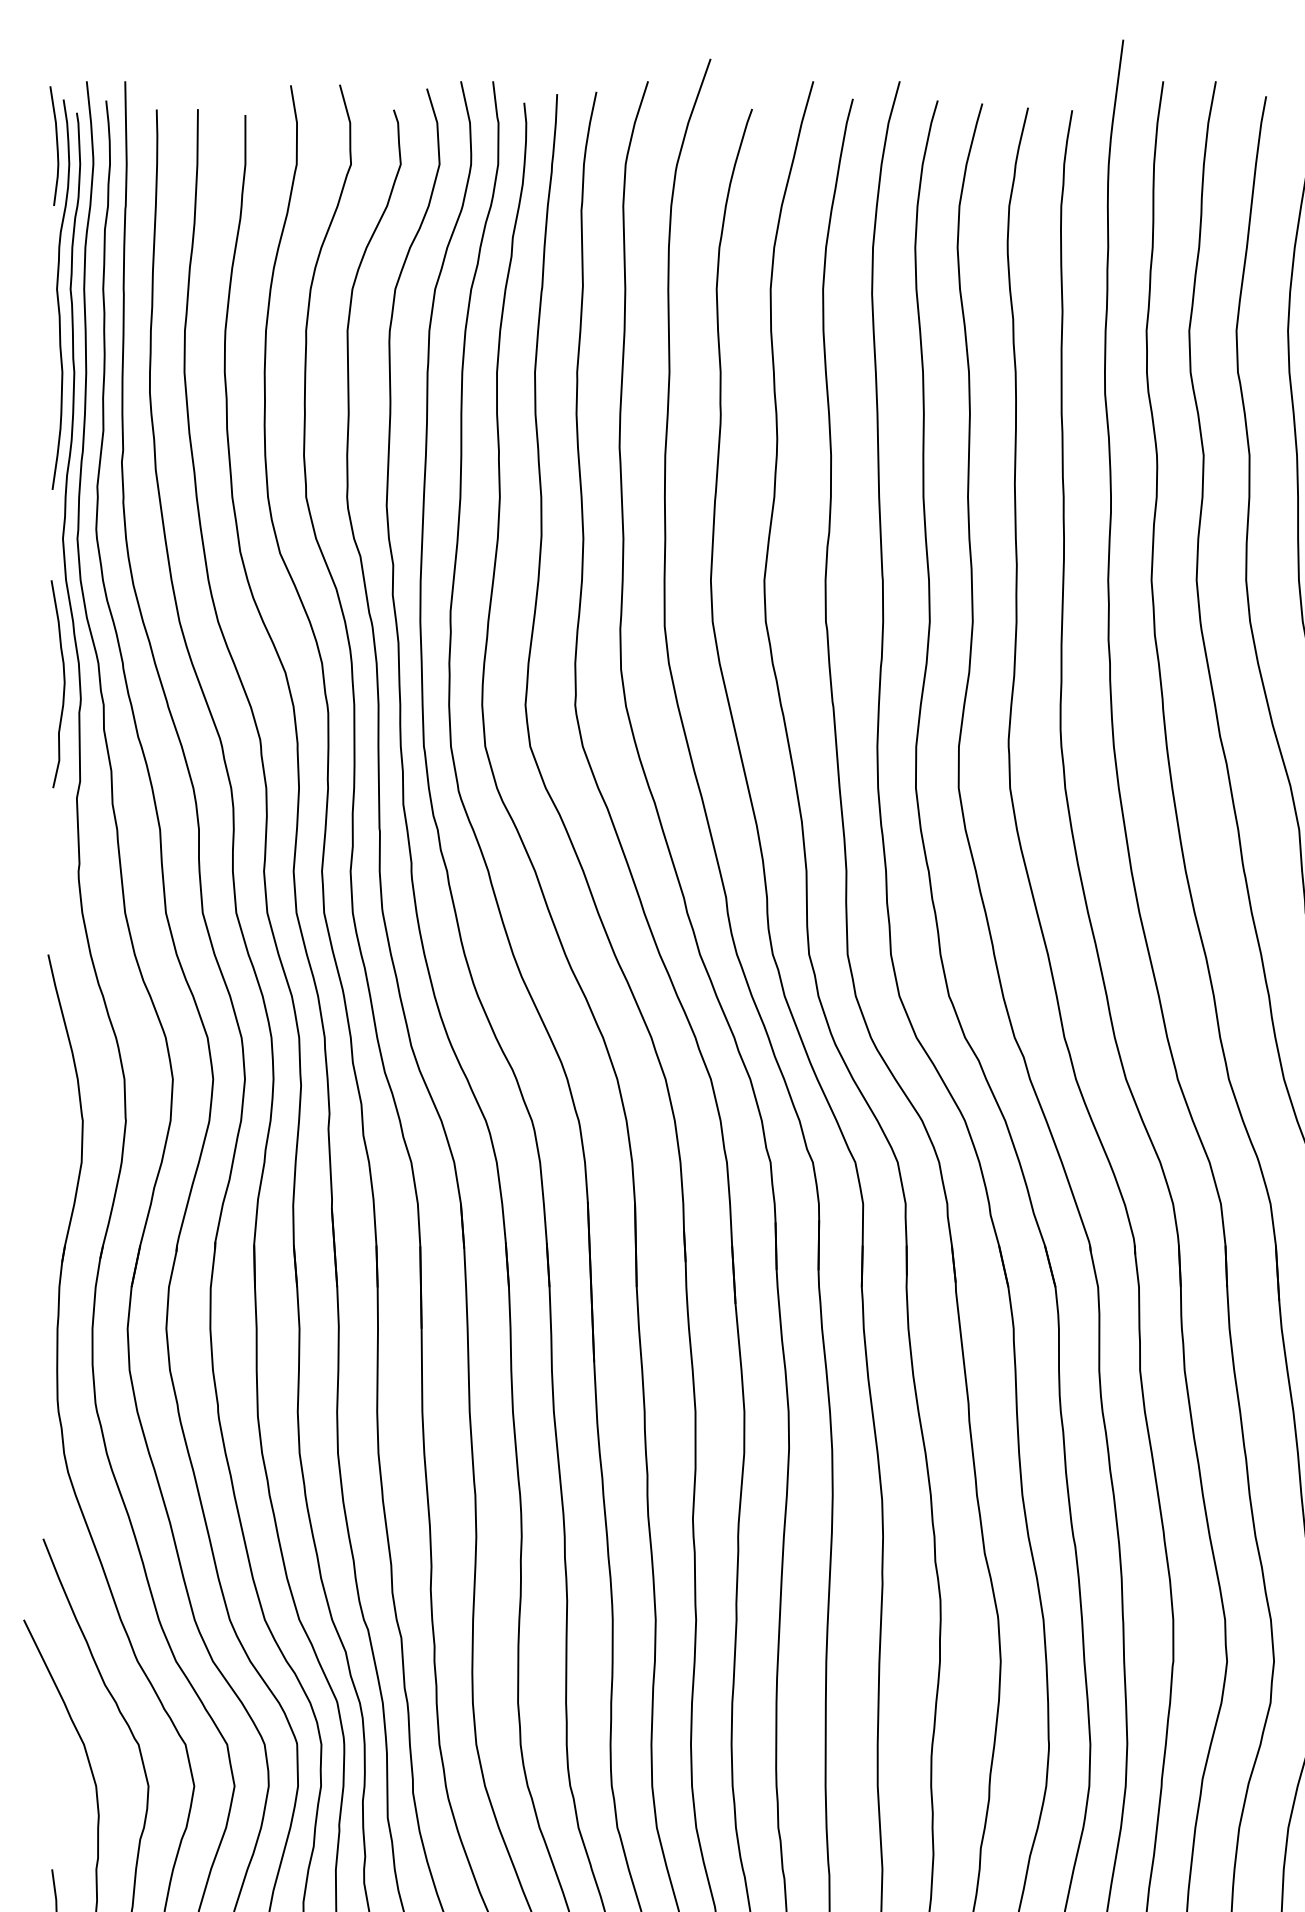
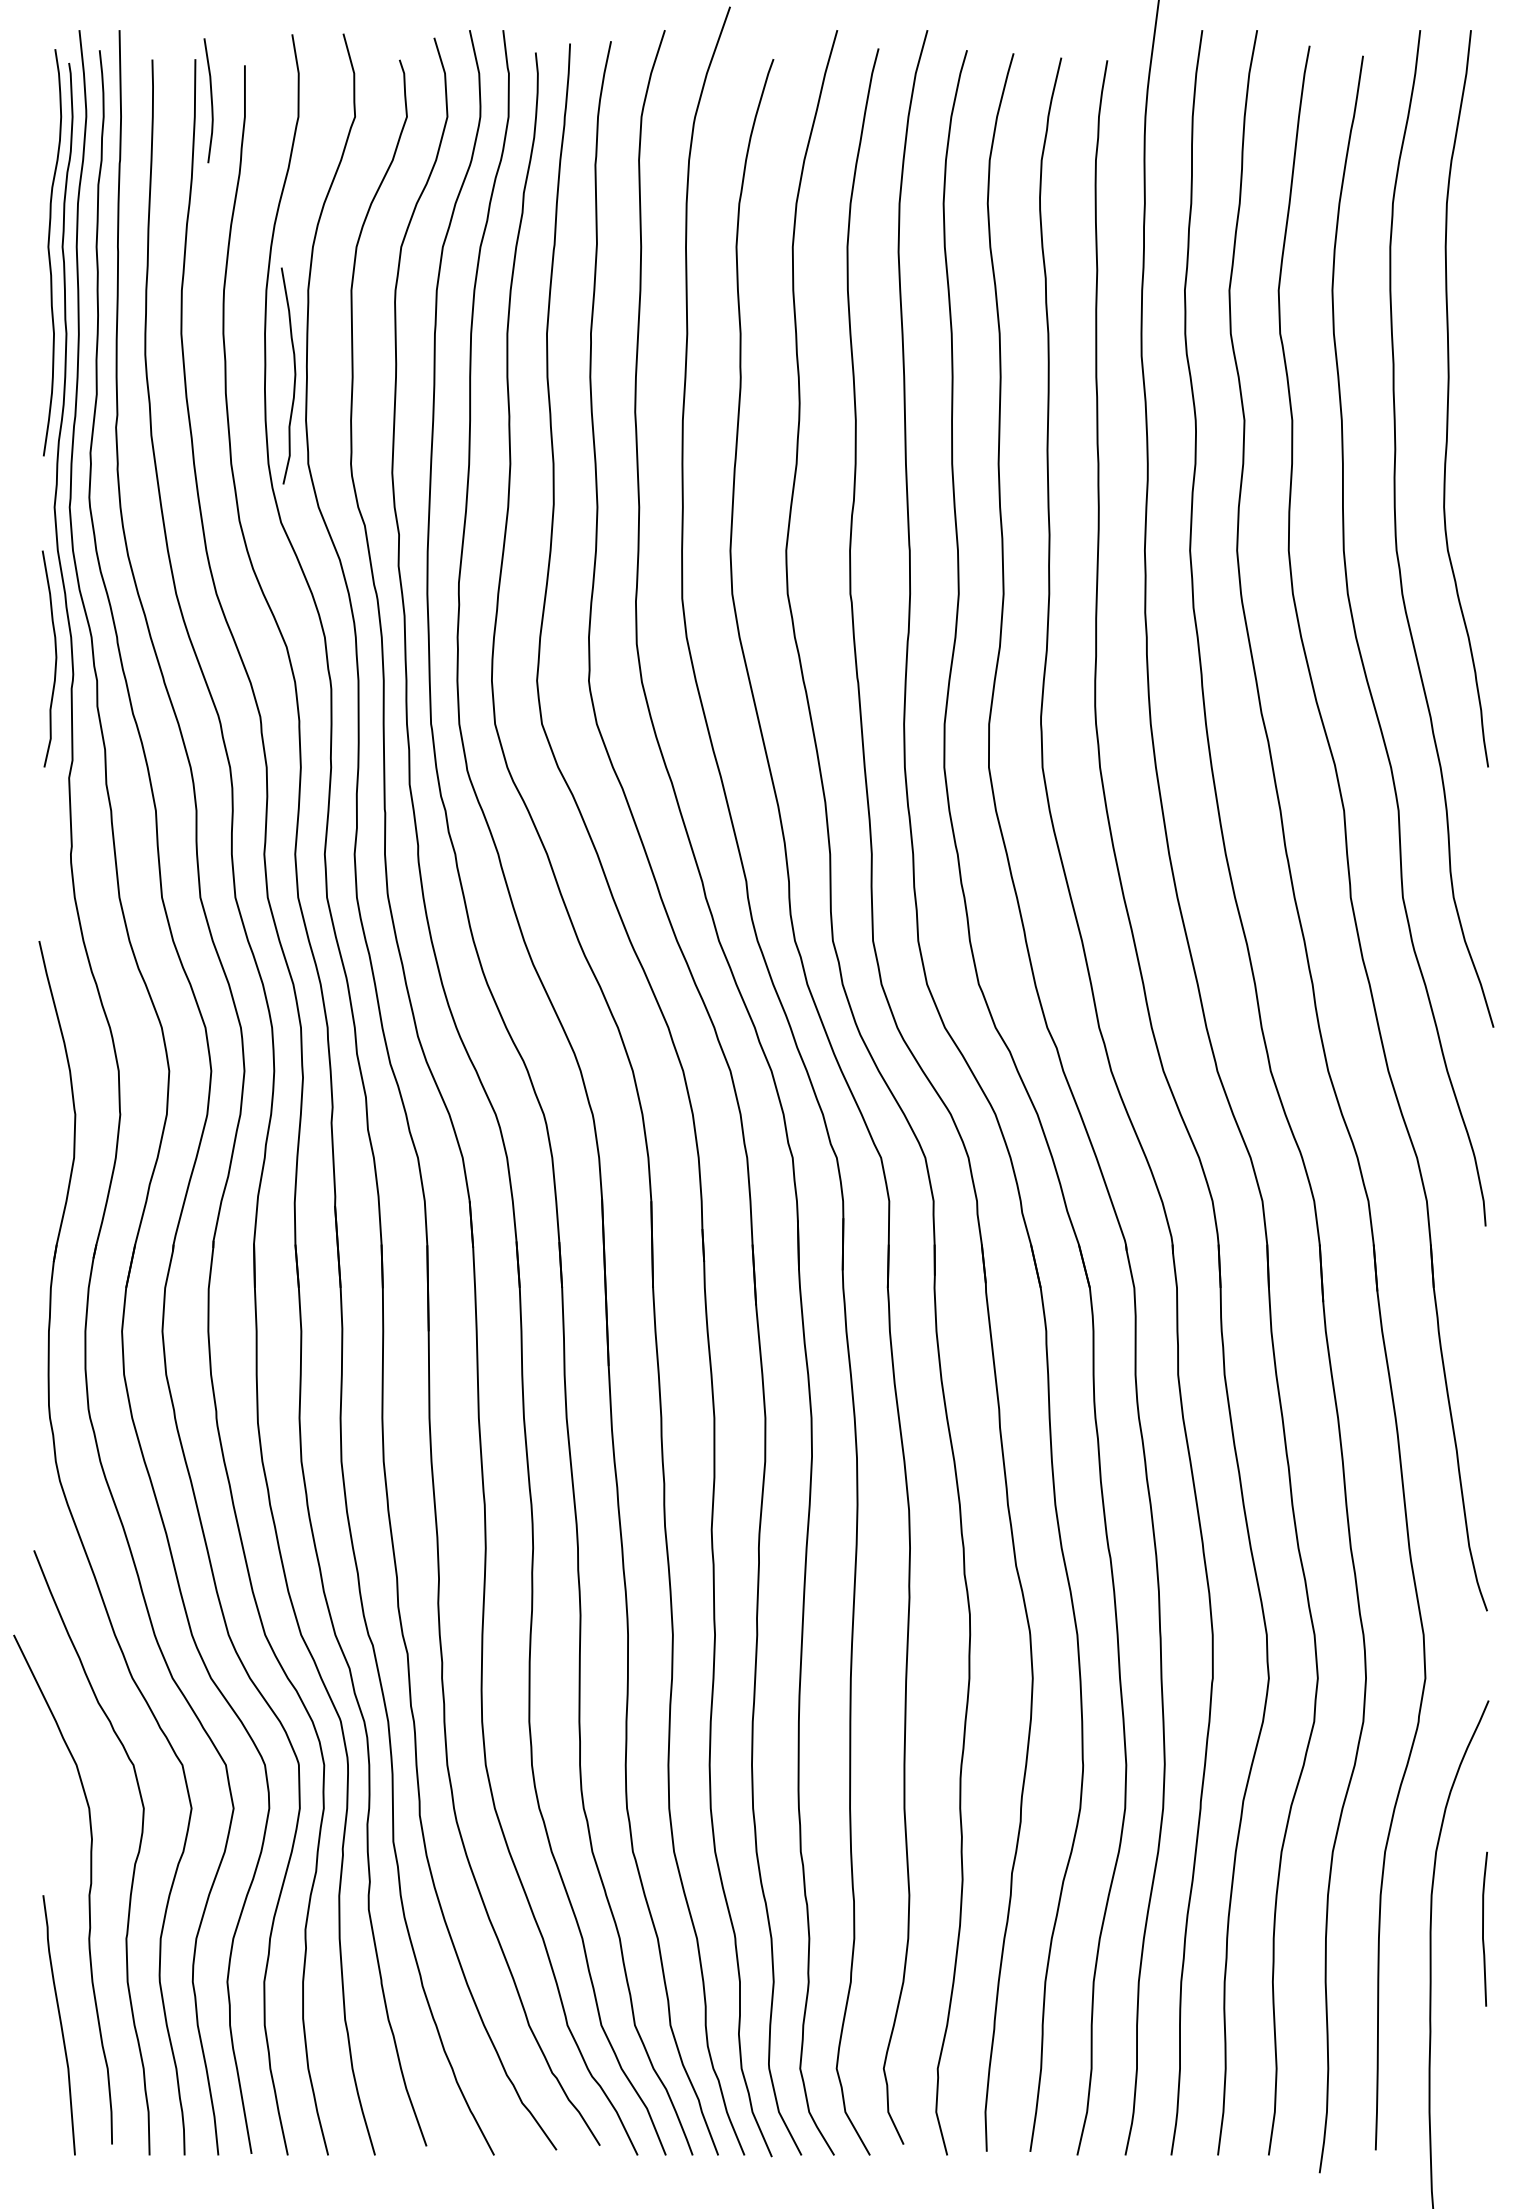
curve: (56, 144) -> (210, 99), moved
curve: (292, 412) -> (294, 375), added

